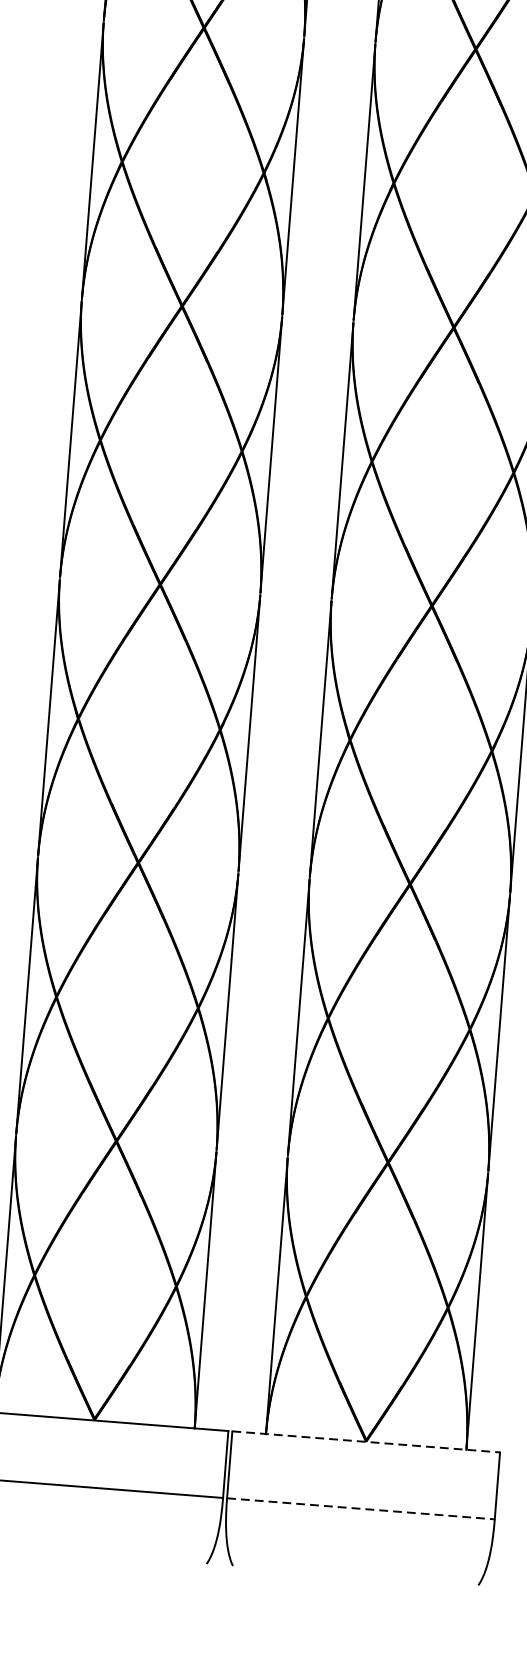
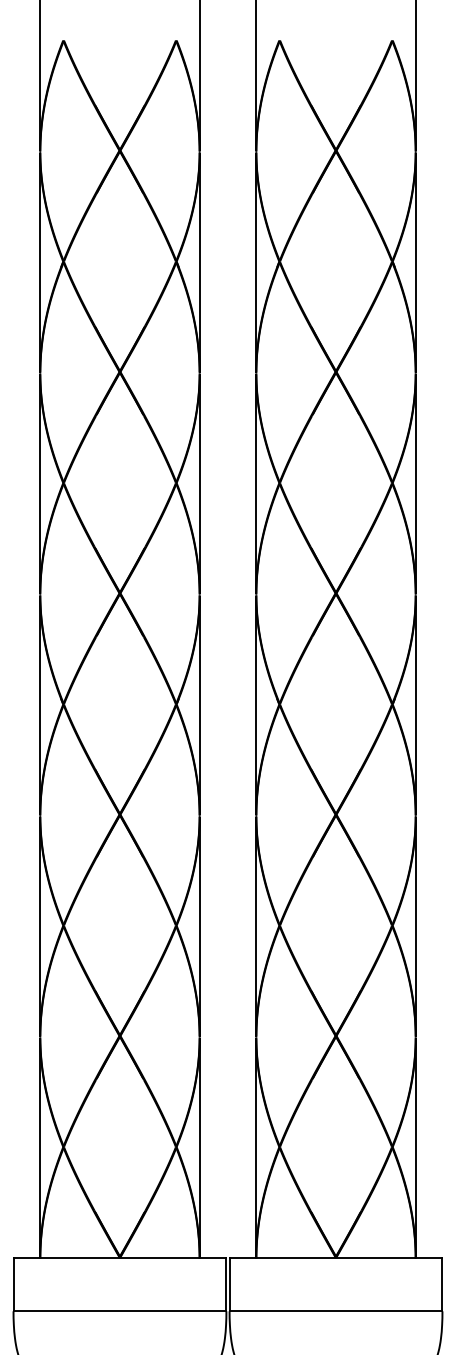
line: (366, 1442) -> (336, 1258), dashed -> solid
line: (361, 1509) -> (336, 1311), dashed -> solid

